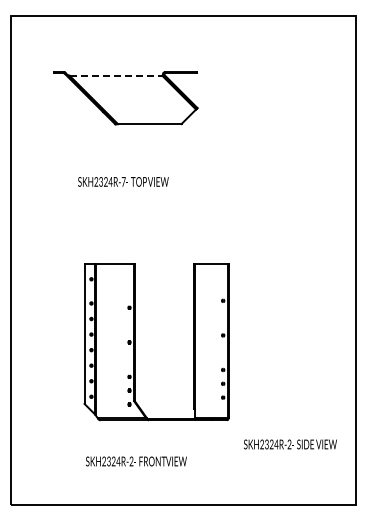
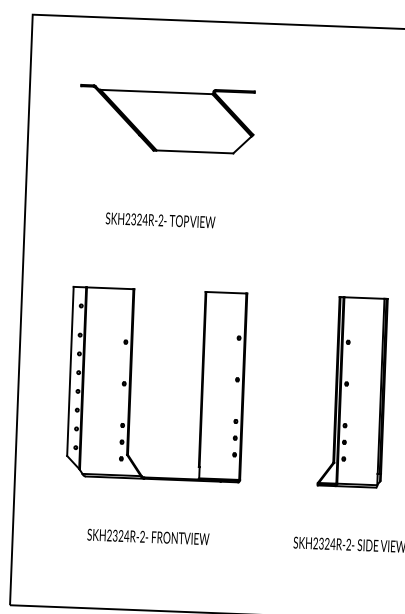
line: (116, 75) -> (157, 91), dashed -> solid
text: (123, 181) -> (160, 219), SKH2324R-7 -> SKH2324R-2
part: (287, 317) -> (352, 391), added
part: (135, 342) -> (131, 384), moved
text: (136, 461) -> (148, 537), moved

